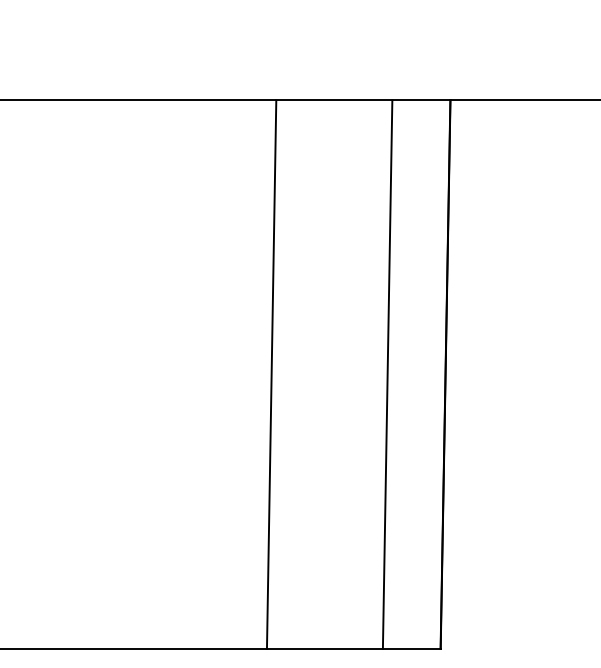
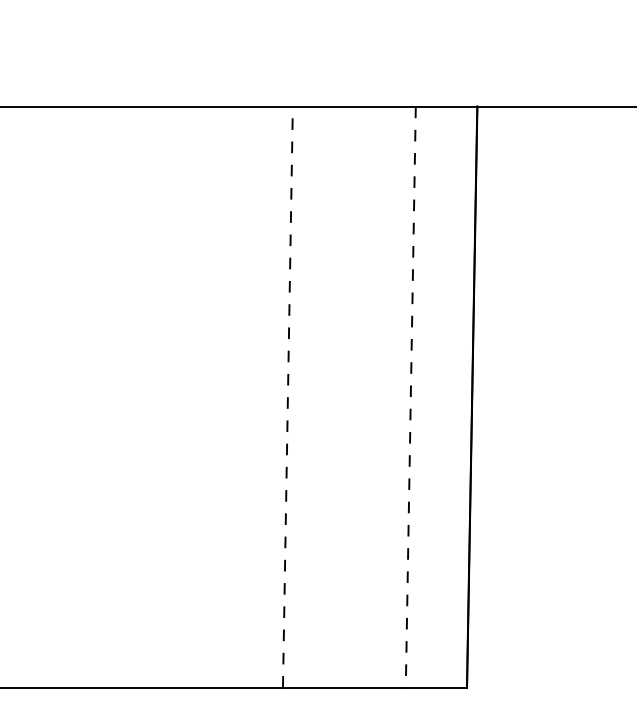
line: (271, 374) -> (287, 396), solid -> dashed
line: (387, 375) -> (410, 397), solid -> dashed

